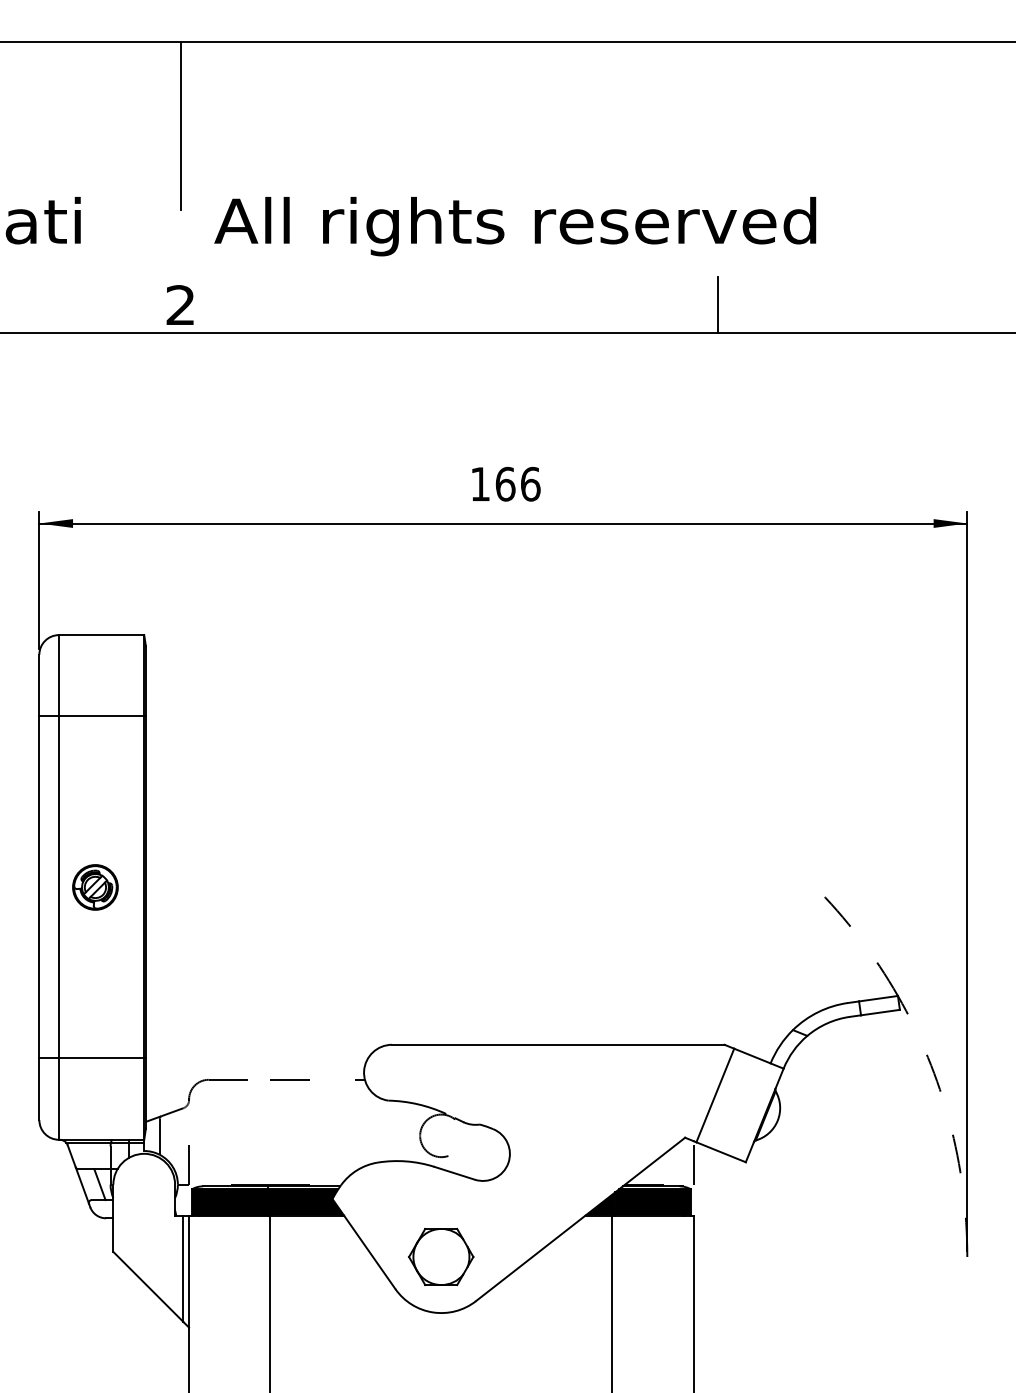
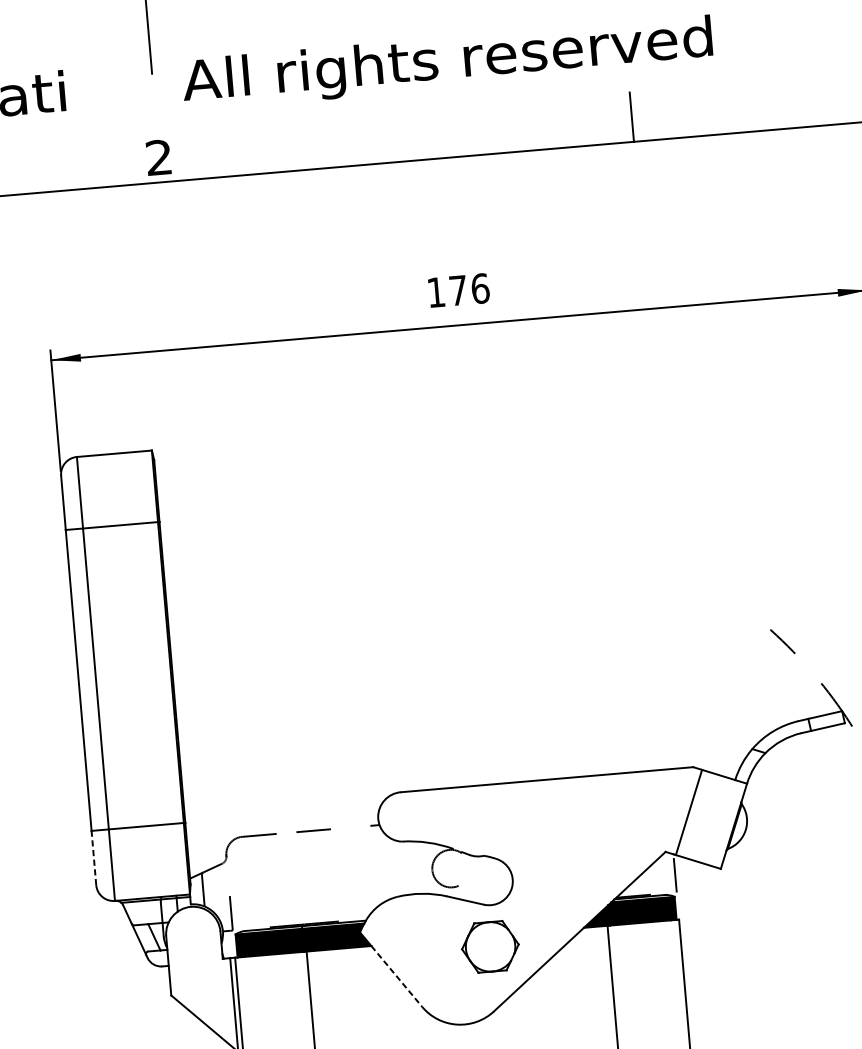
text: (505, 483) -> (458, 289), 166 -> 176
part: (95, 887) -> (128, 676), removed
line: (39, 1089) -> (94, 858), solid -> dashed
line: (369, 1252) -> (396, 976), solid -> dashed
part: (441, 1256) -> (490, 946), moved

